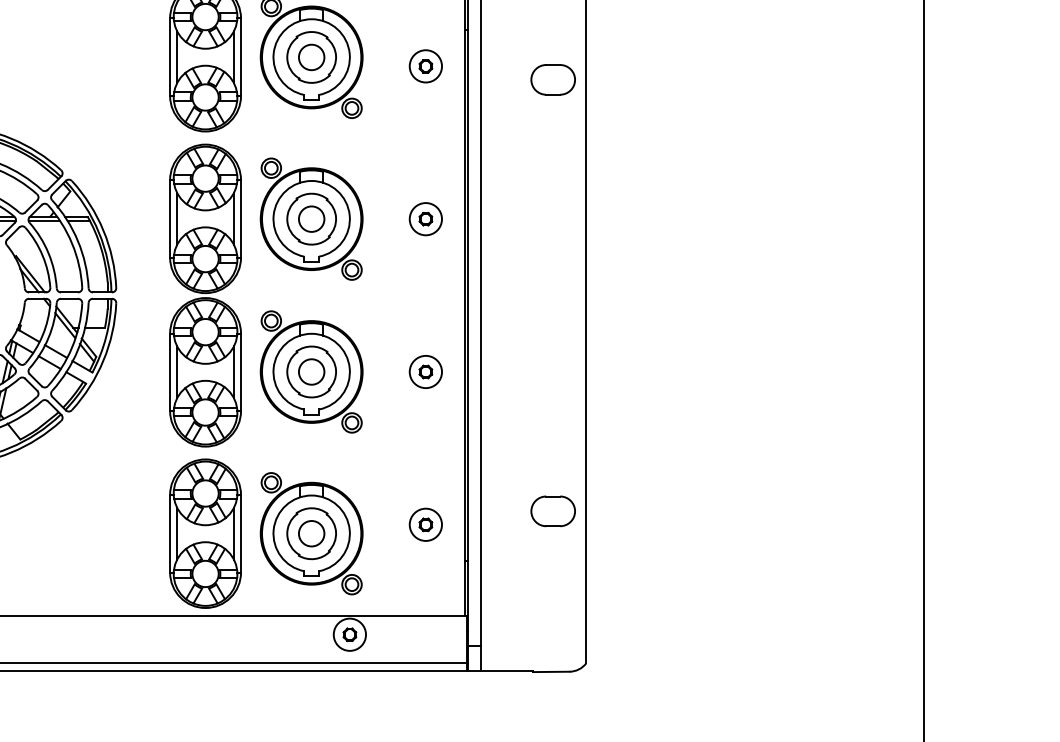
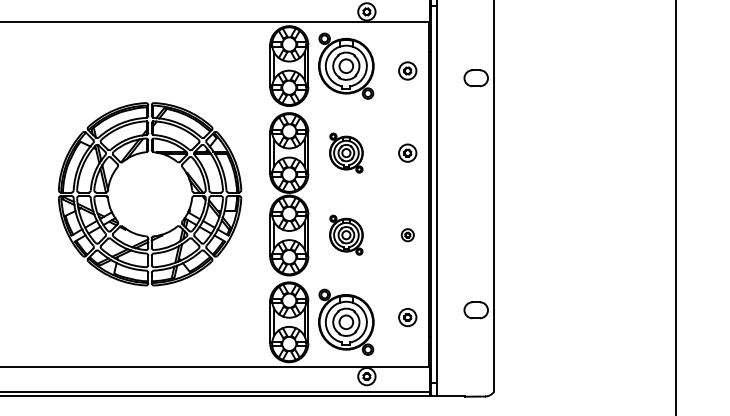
part: (311, 217) -> (346, 152), size x0.6
part: (311, 370) -> (346, 234), size x0.6
part: (425, 370) -> (407, 234), size x0.7

